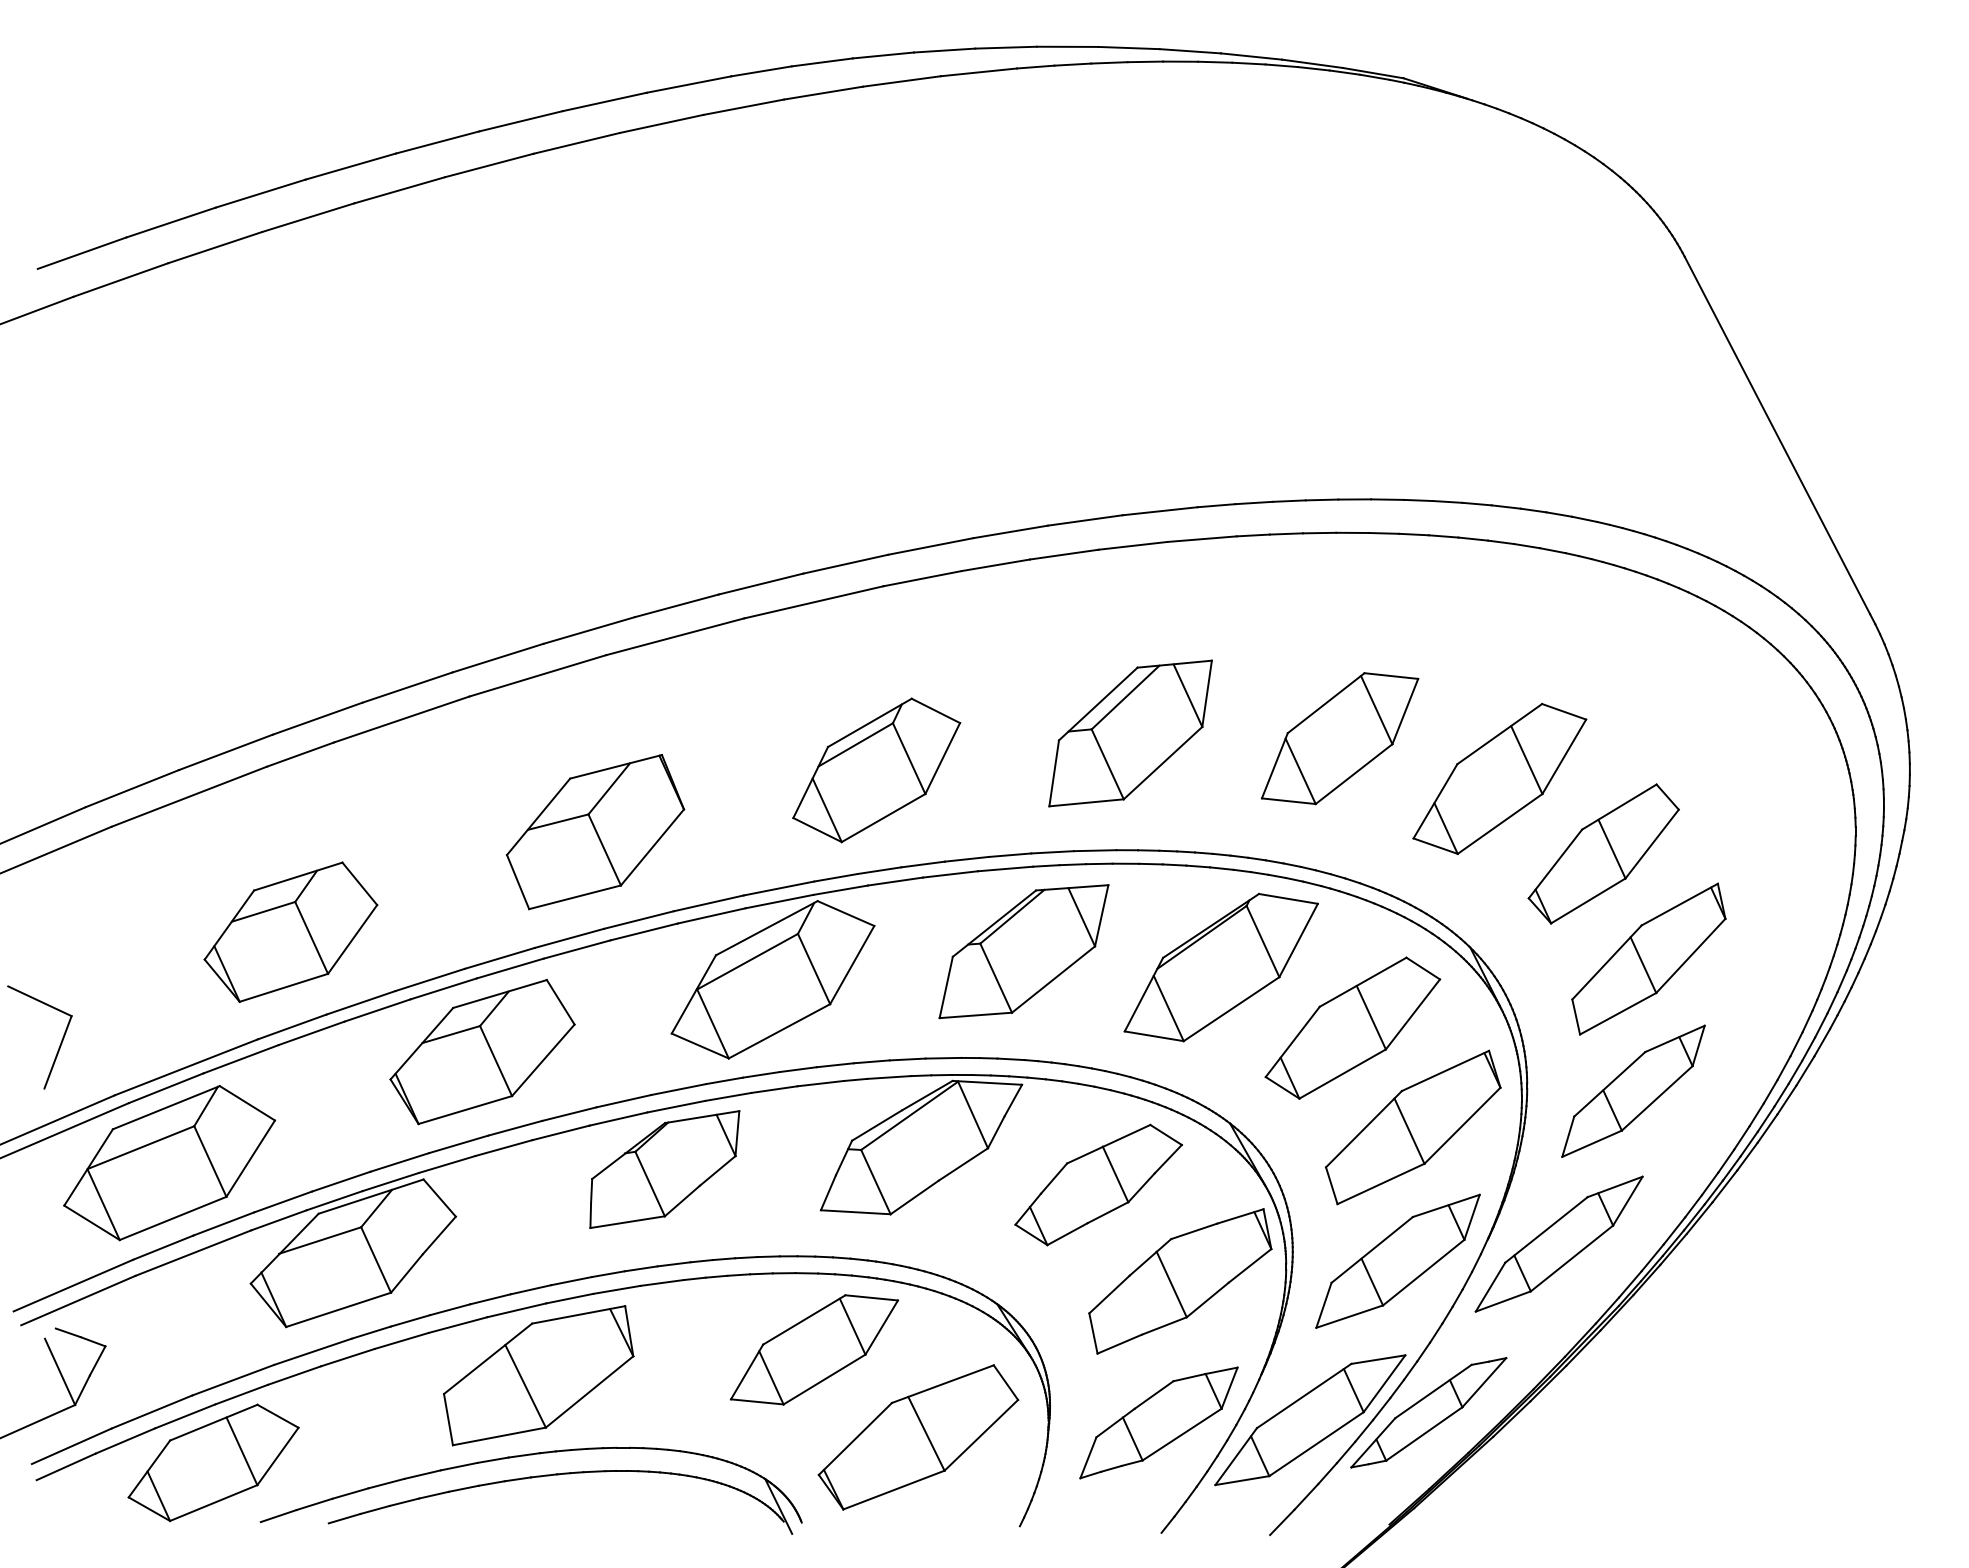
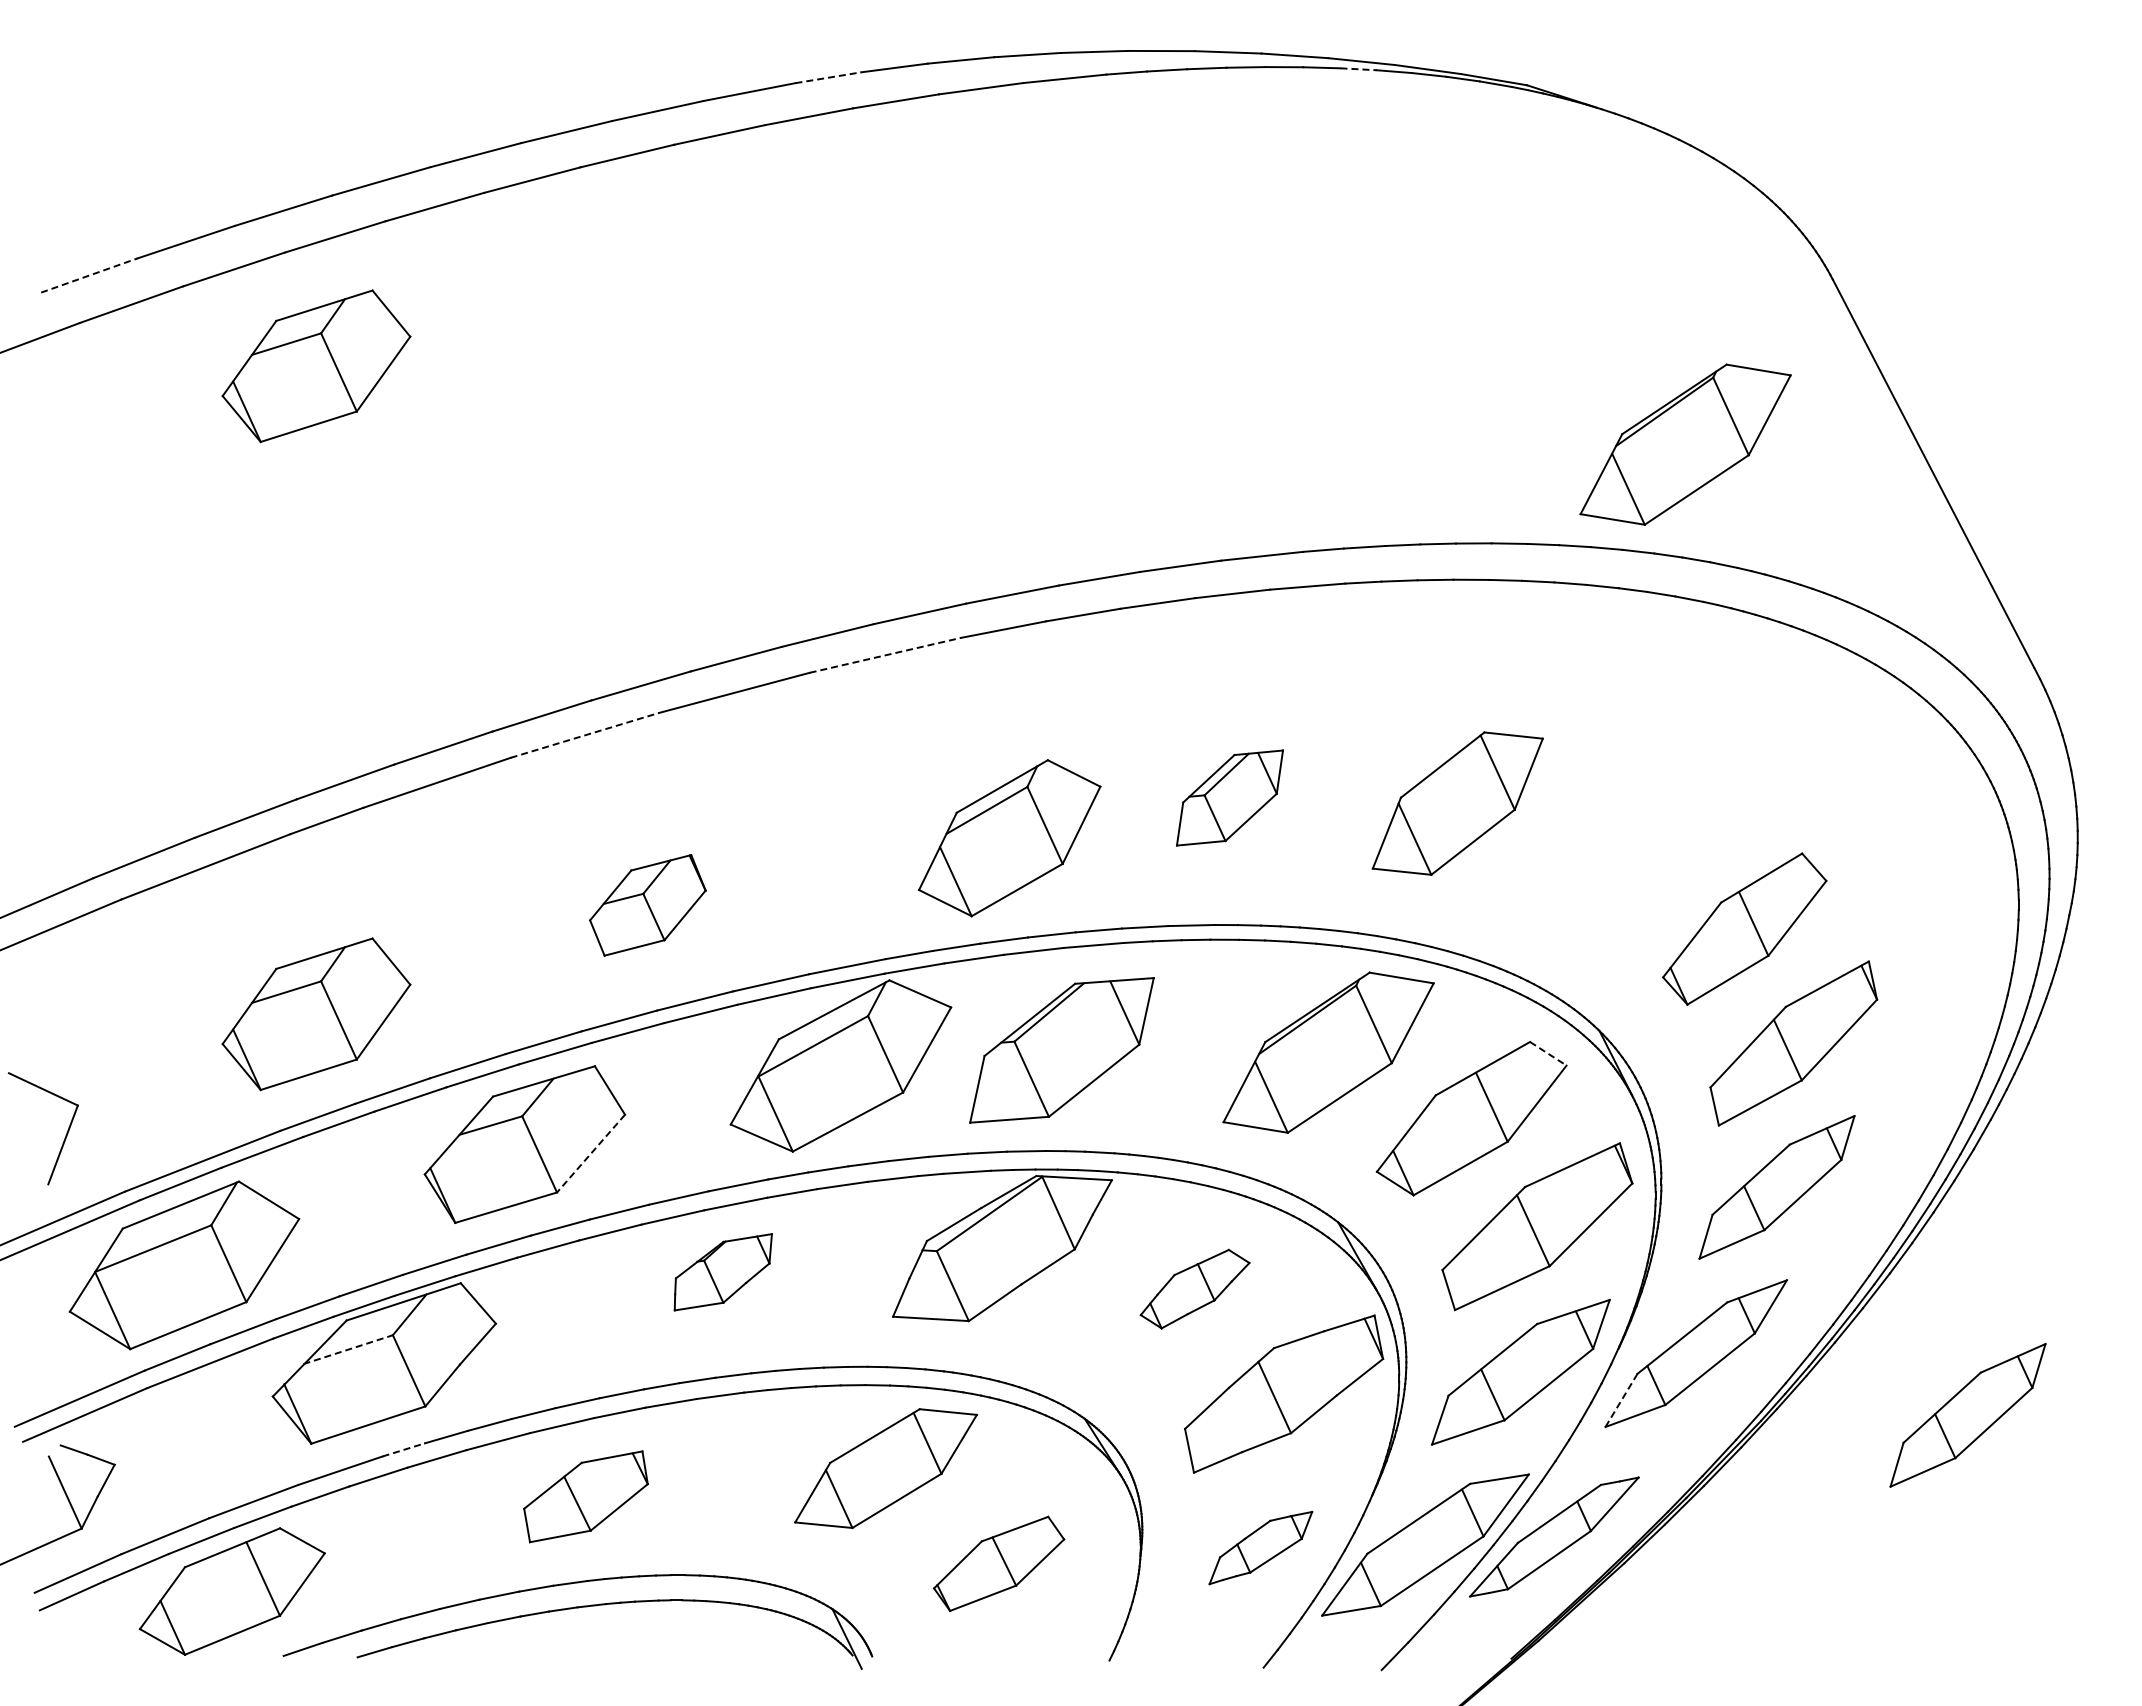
line: (1249, 63) -> (1359, 69), solid -> dashed
line: (761, 71) -> (828, 77), solid -> dashed
line: (82, 253) -> (89, 275), solid -> dashed
part: (290, 336) -> (316, 366), added
part: (1549, 408) -> (1685, 444), added
line: (813, 602) -> (885, 655), solid -> dashed
line: (538, 675) -> (585, 735), solid -> dashed
part: (1130, 732) -> (1229, 797), size x0.6
part: (876, 770) -> (1009, 838), moved
part: (1499, 778) -> (1631, 847), removed
part: (595, 832) -> (647, 905), size x0.6
part: (1023, 951) -> (1061, 1050), moved
line: (1423, 968) -> (1548, 1053), solid -> dashed
line: (543, 1060) -> (591, 1153), solid -> dashed
part: (665, 1168) -> (723, 1271), size x0.6
part: (1098, 1184) -> (1194, 1288), size x0.6
line: (320, 1240) -> (348, 1349), solid -> dashed
line: (1490, 1287) -> (1621, 1400), solid -> dashed
part: (1808, 1301) -> (1967, 1415), added
line: (371, 1332) -> (404, 1449), solid -> dashed
part: (538, 1375) -> (585, 1496), size x0.6
part: (1158, 1422) -> (1260, 1547), size x0.6
part: (917, 1437) -> (998, 1563), size x0.6

